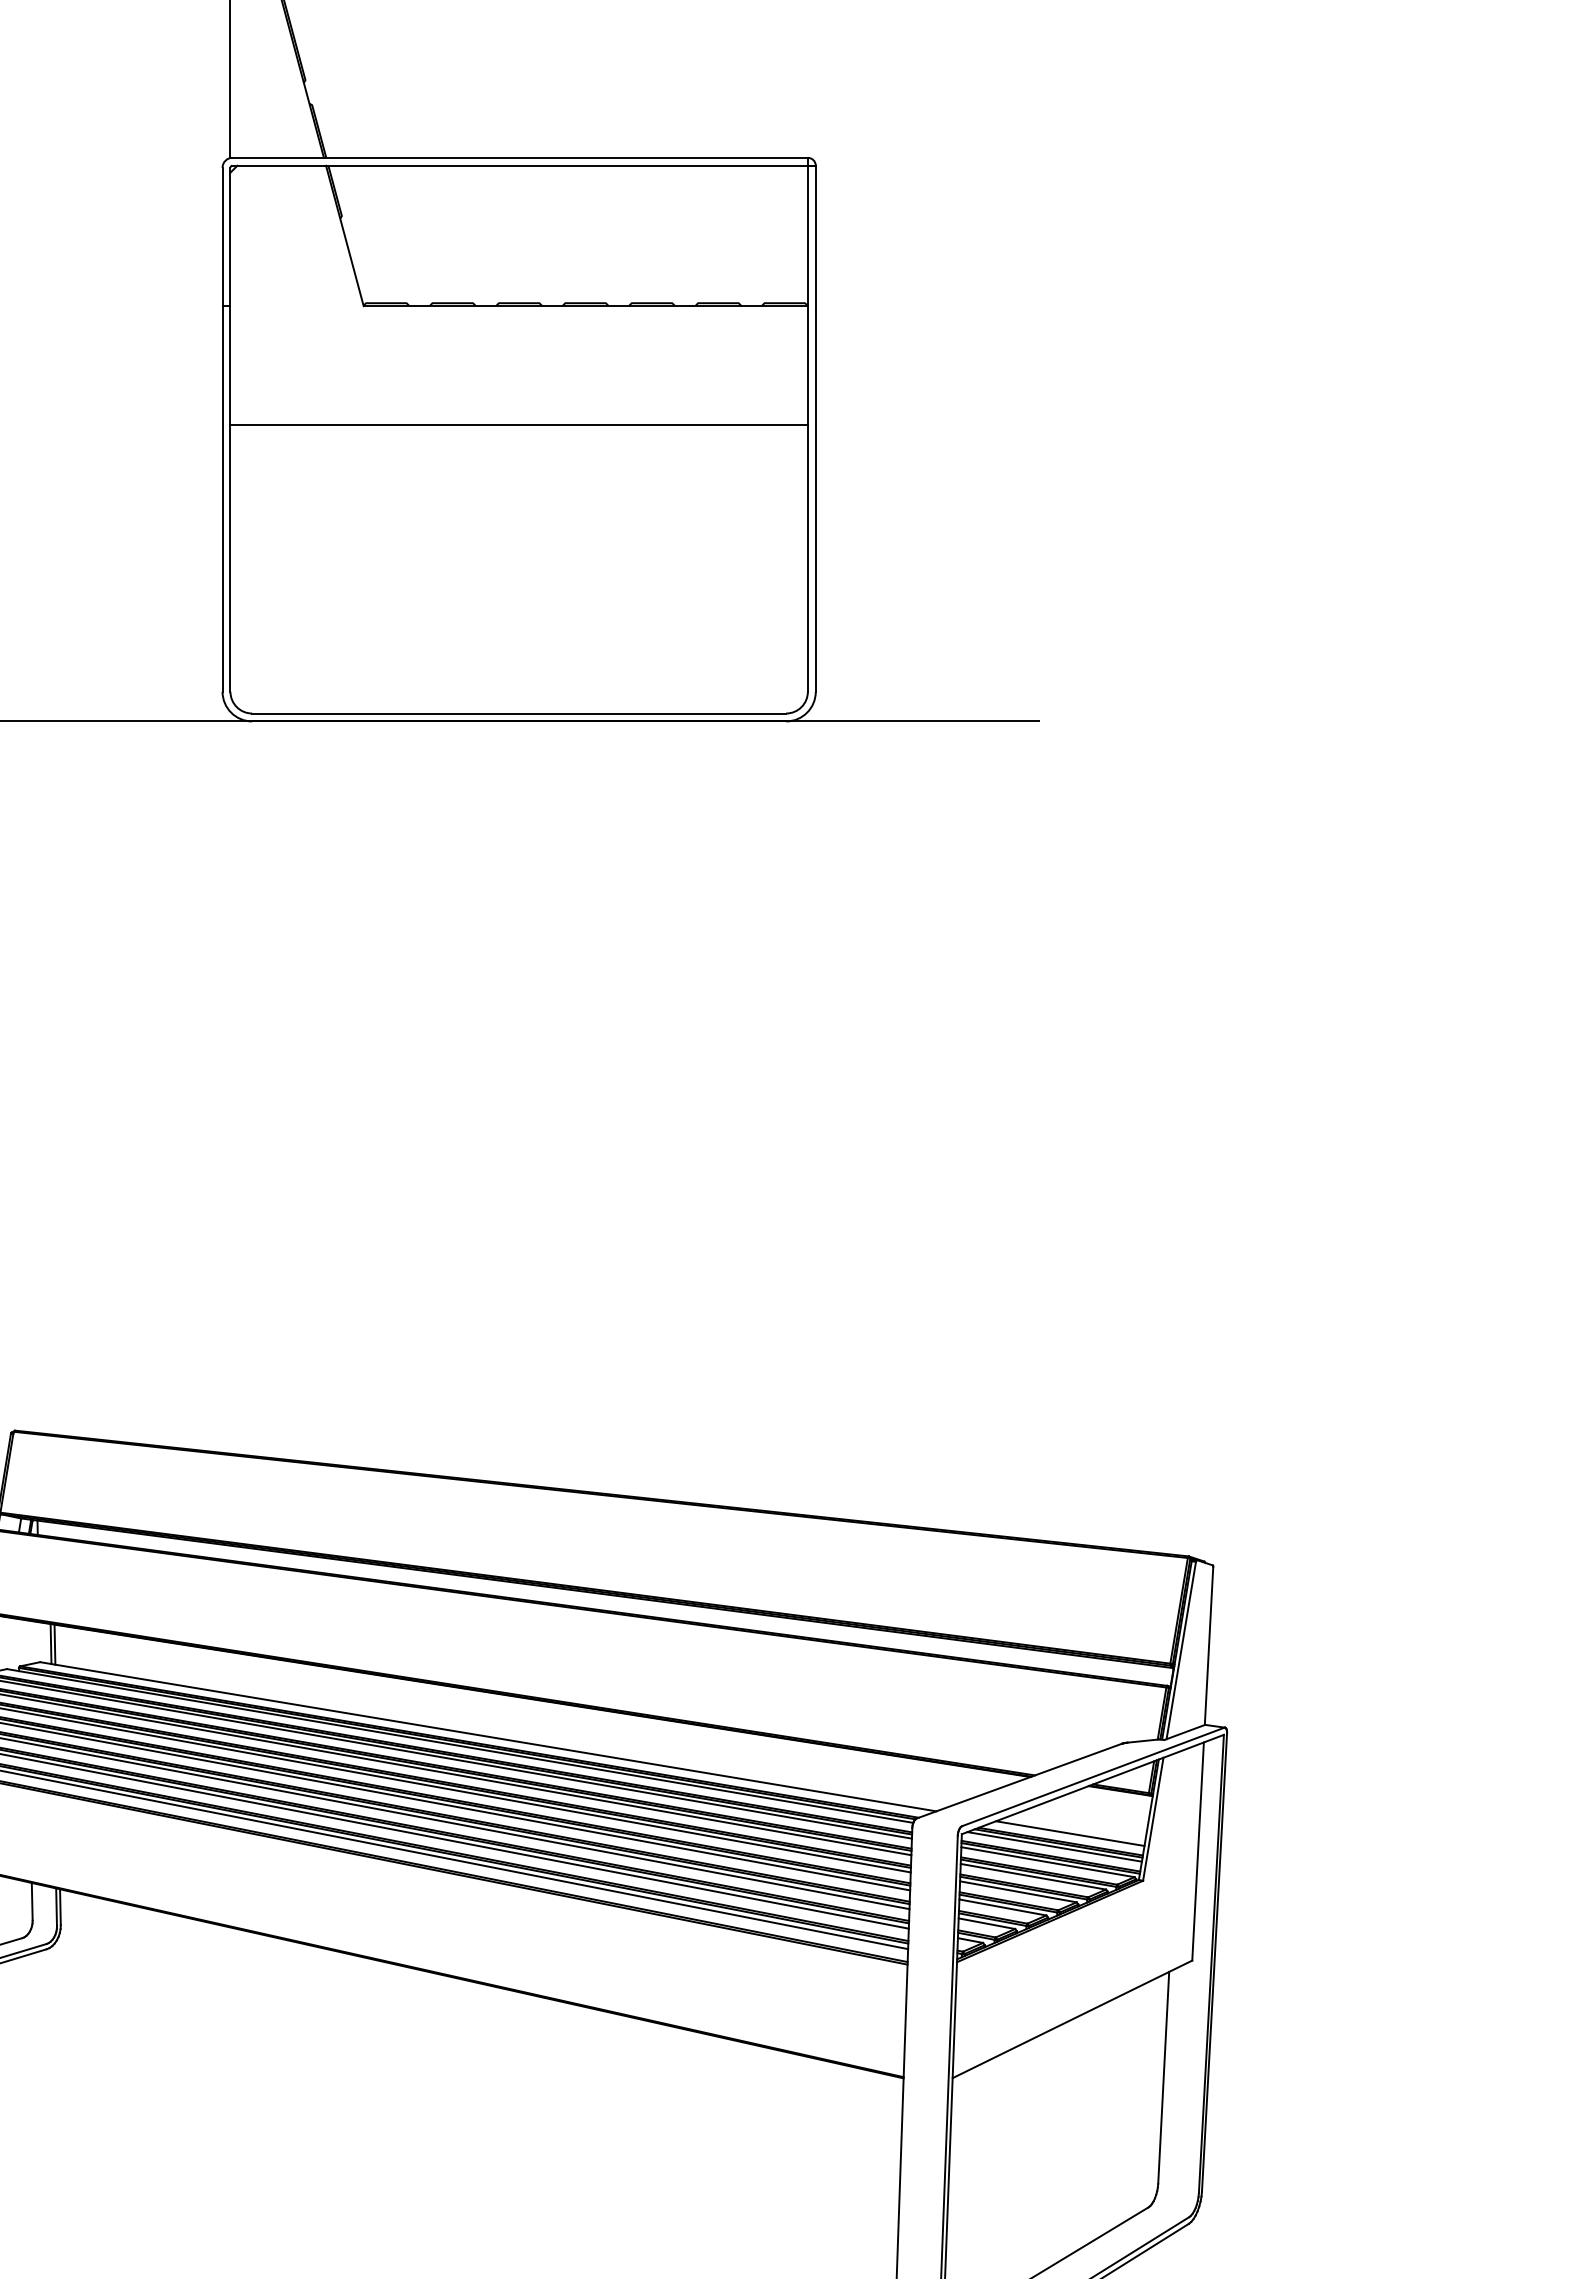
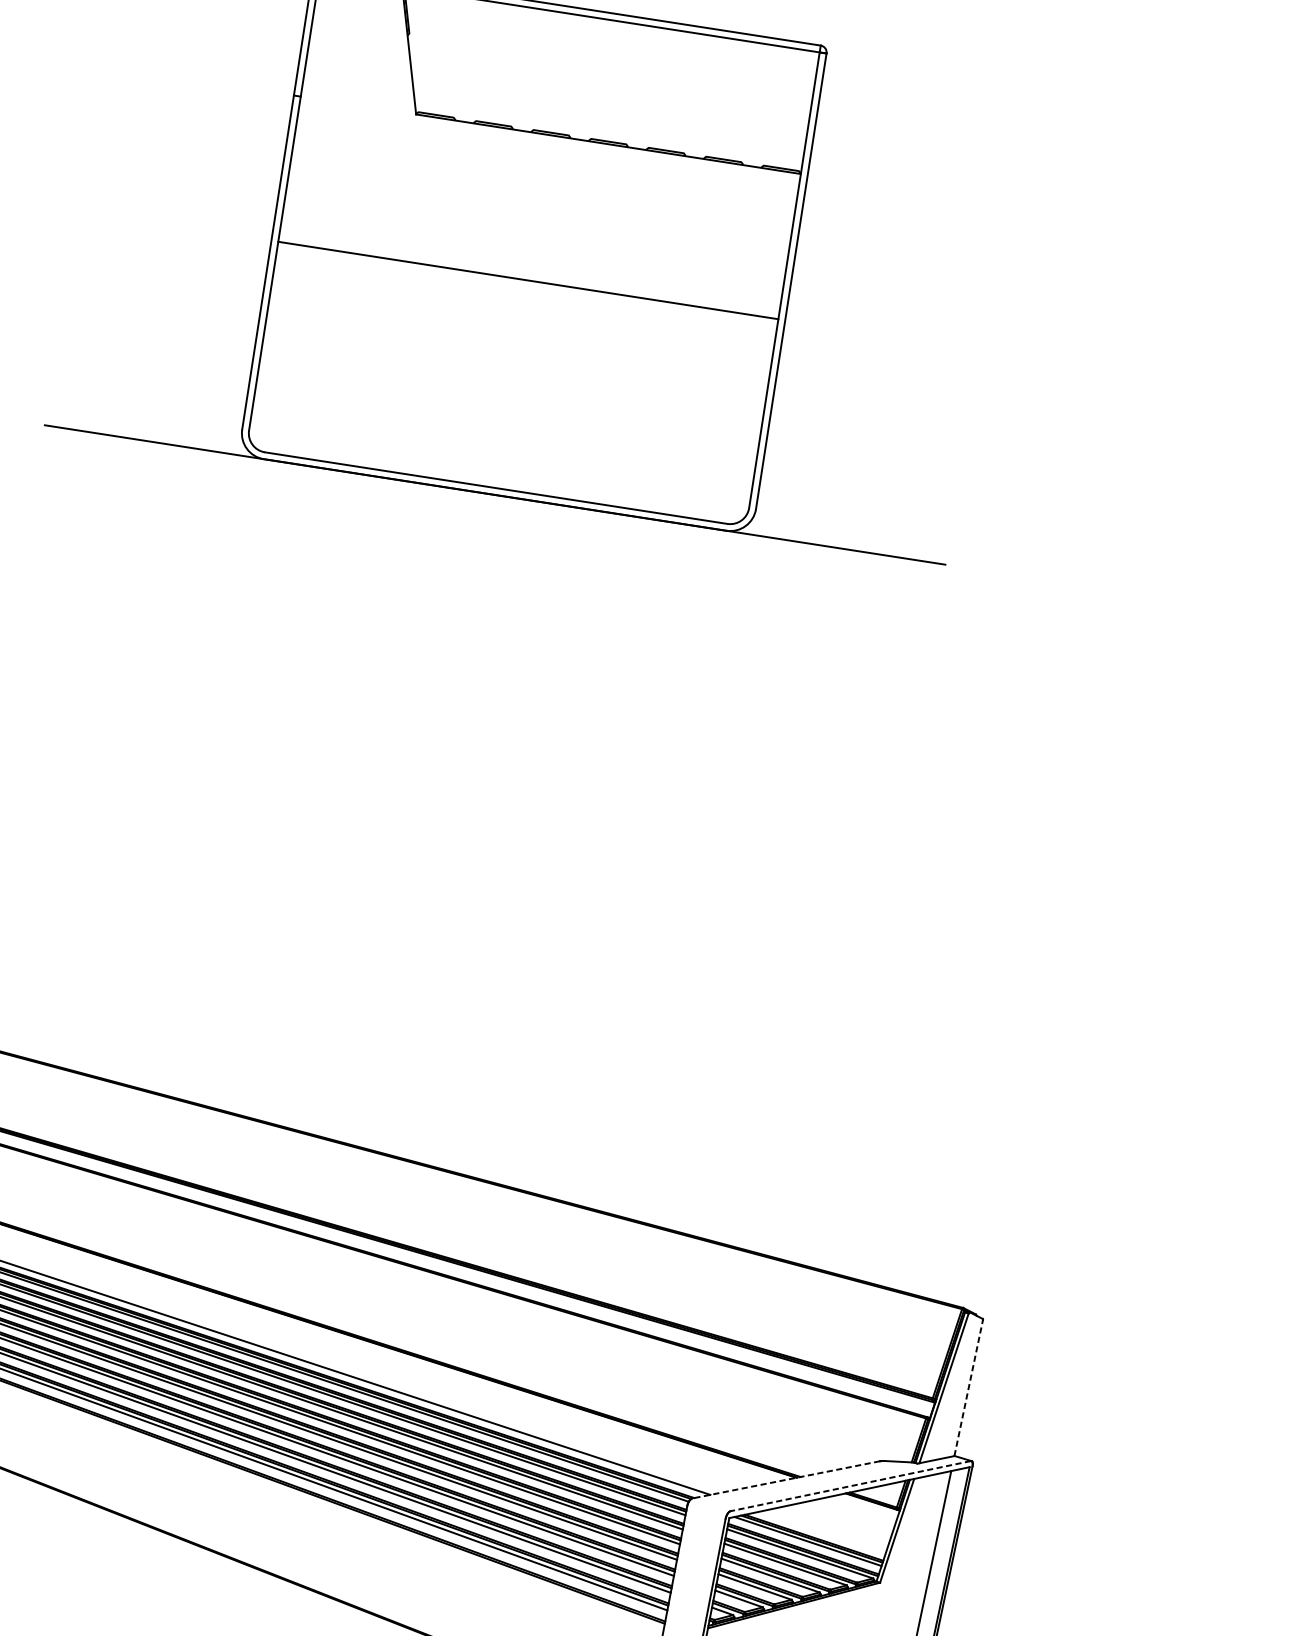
line: (518, 424) -> (527, 280), moved
line: (1209, 1645) -> (969, 1387), solid -> dashed
line: (1093, 1776) -> (851, 1485), solid -> dashed
line: (1018, 1781) -> (785, 1480), solid -> dashed
line: (1070, 1833) -> (823, 1532), removed

